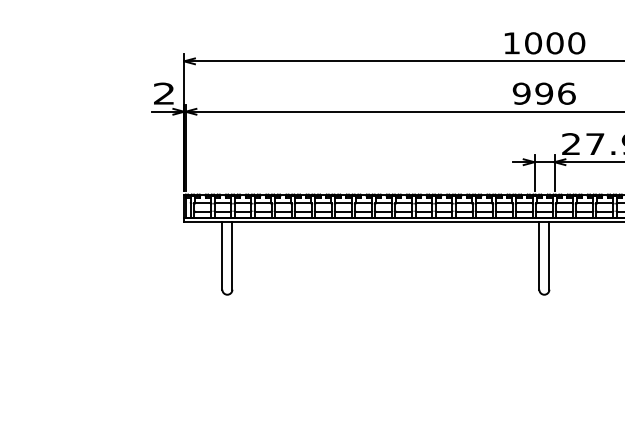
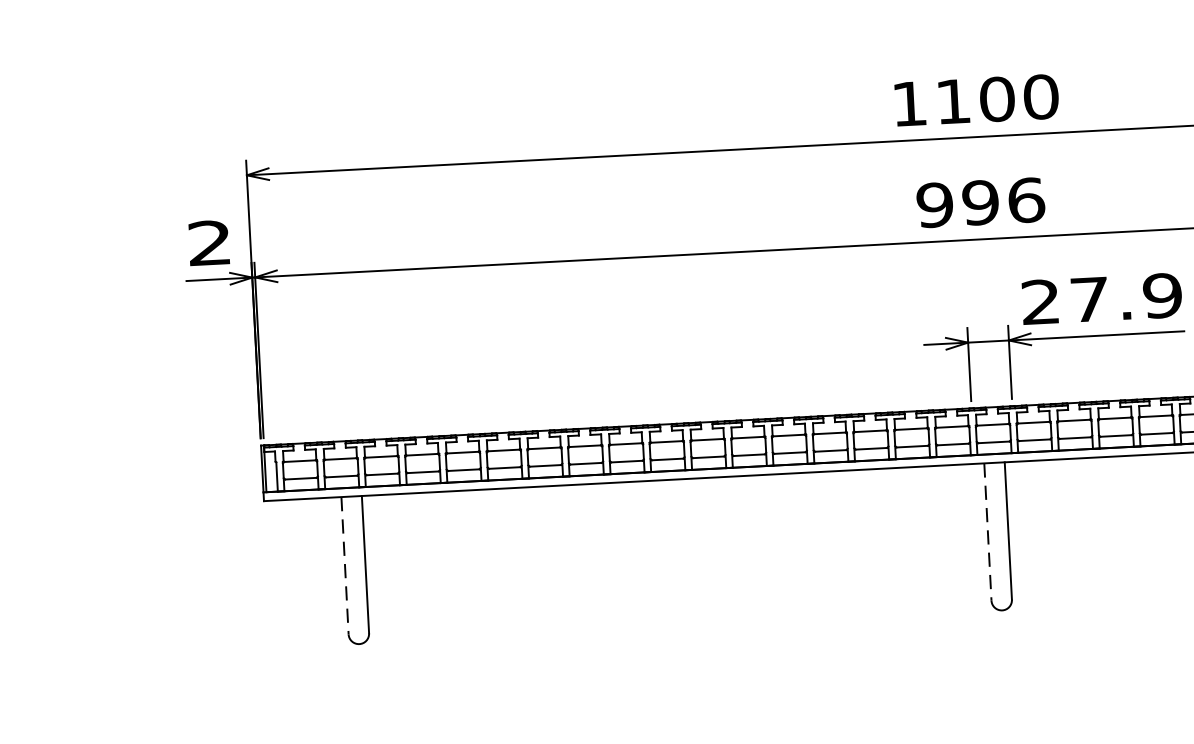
text: (533, 43) -> (953, 101), 1000 -> 1100
line: (222, 255) -> (345, 565), solid -> dashed
line: (539, 255) -> (988, 531), solid -> dashed

